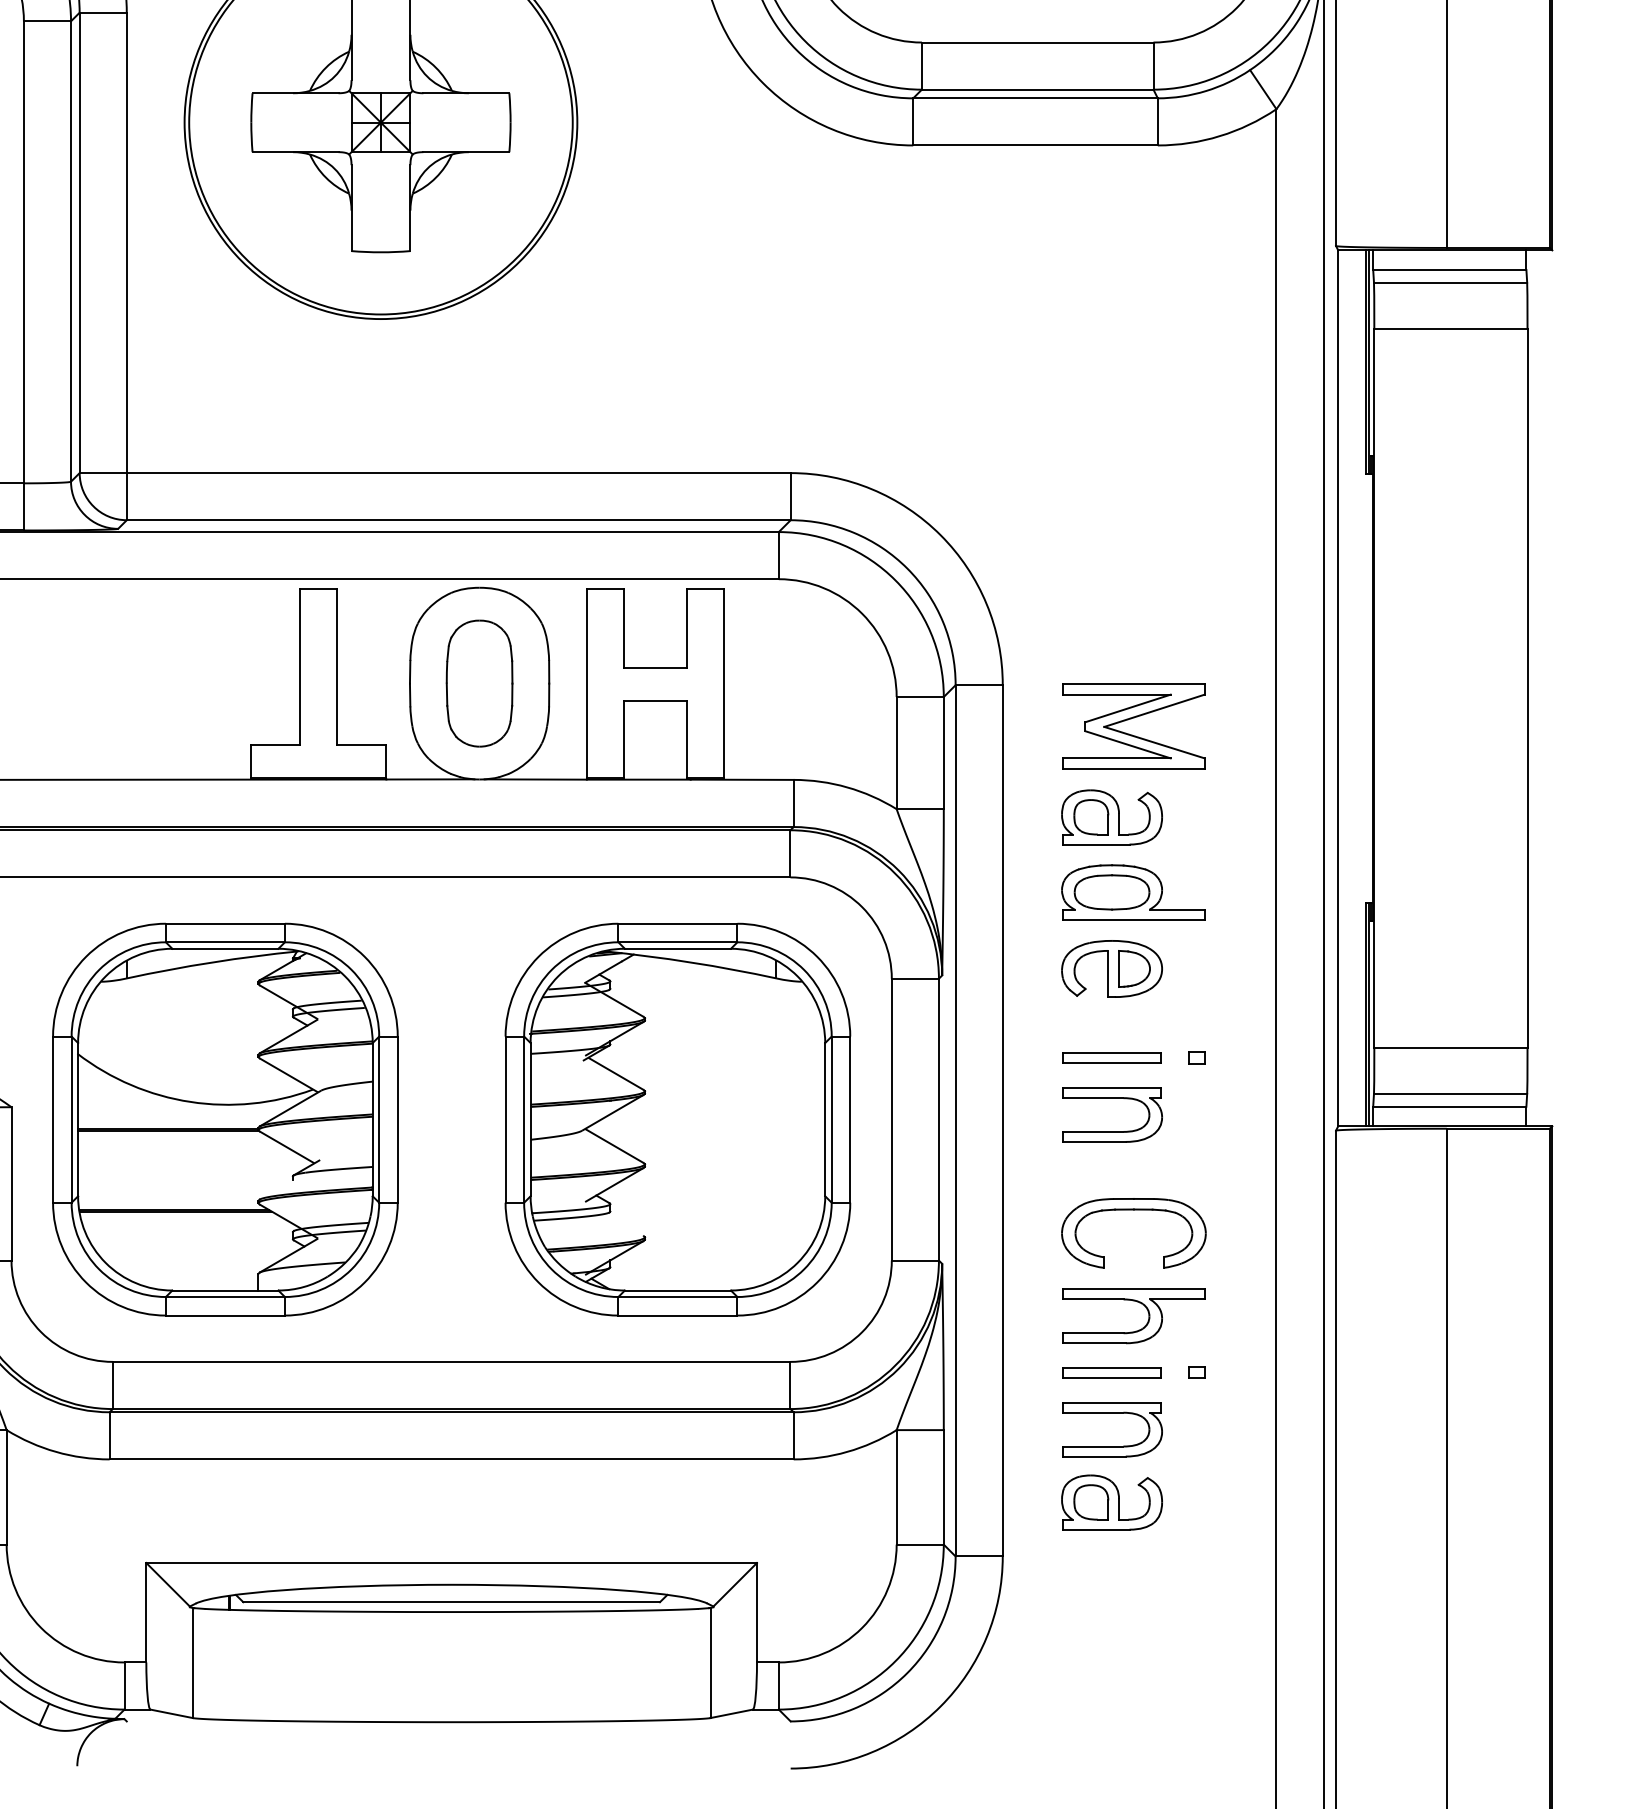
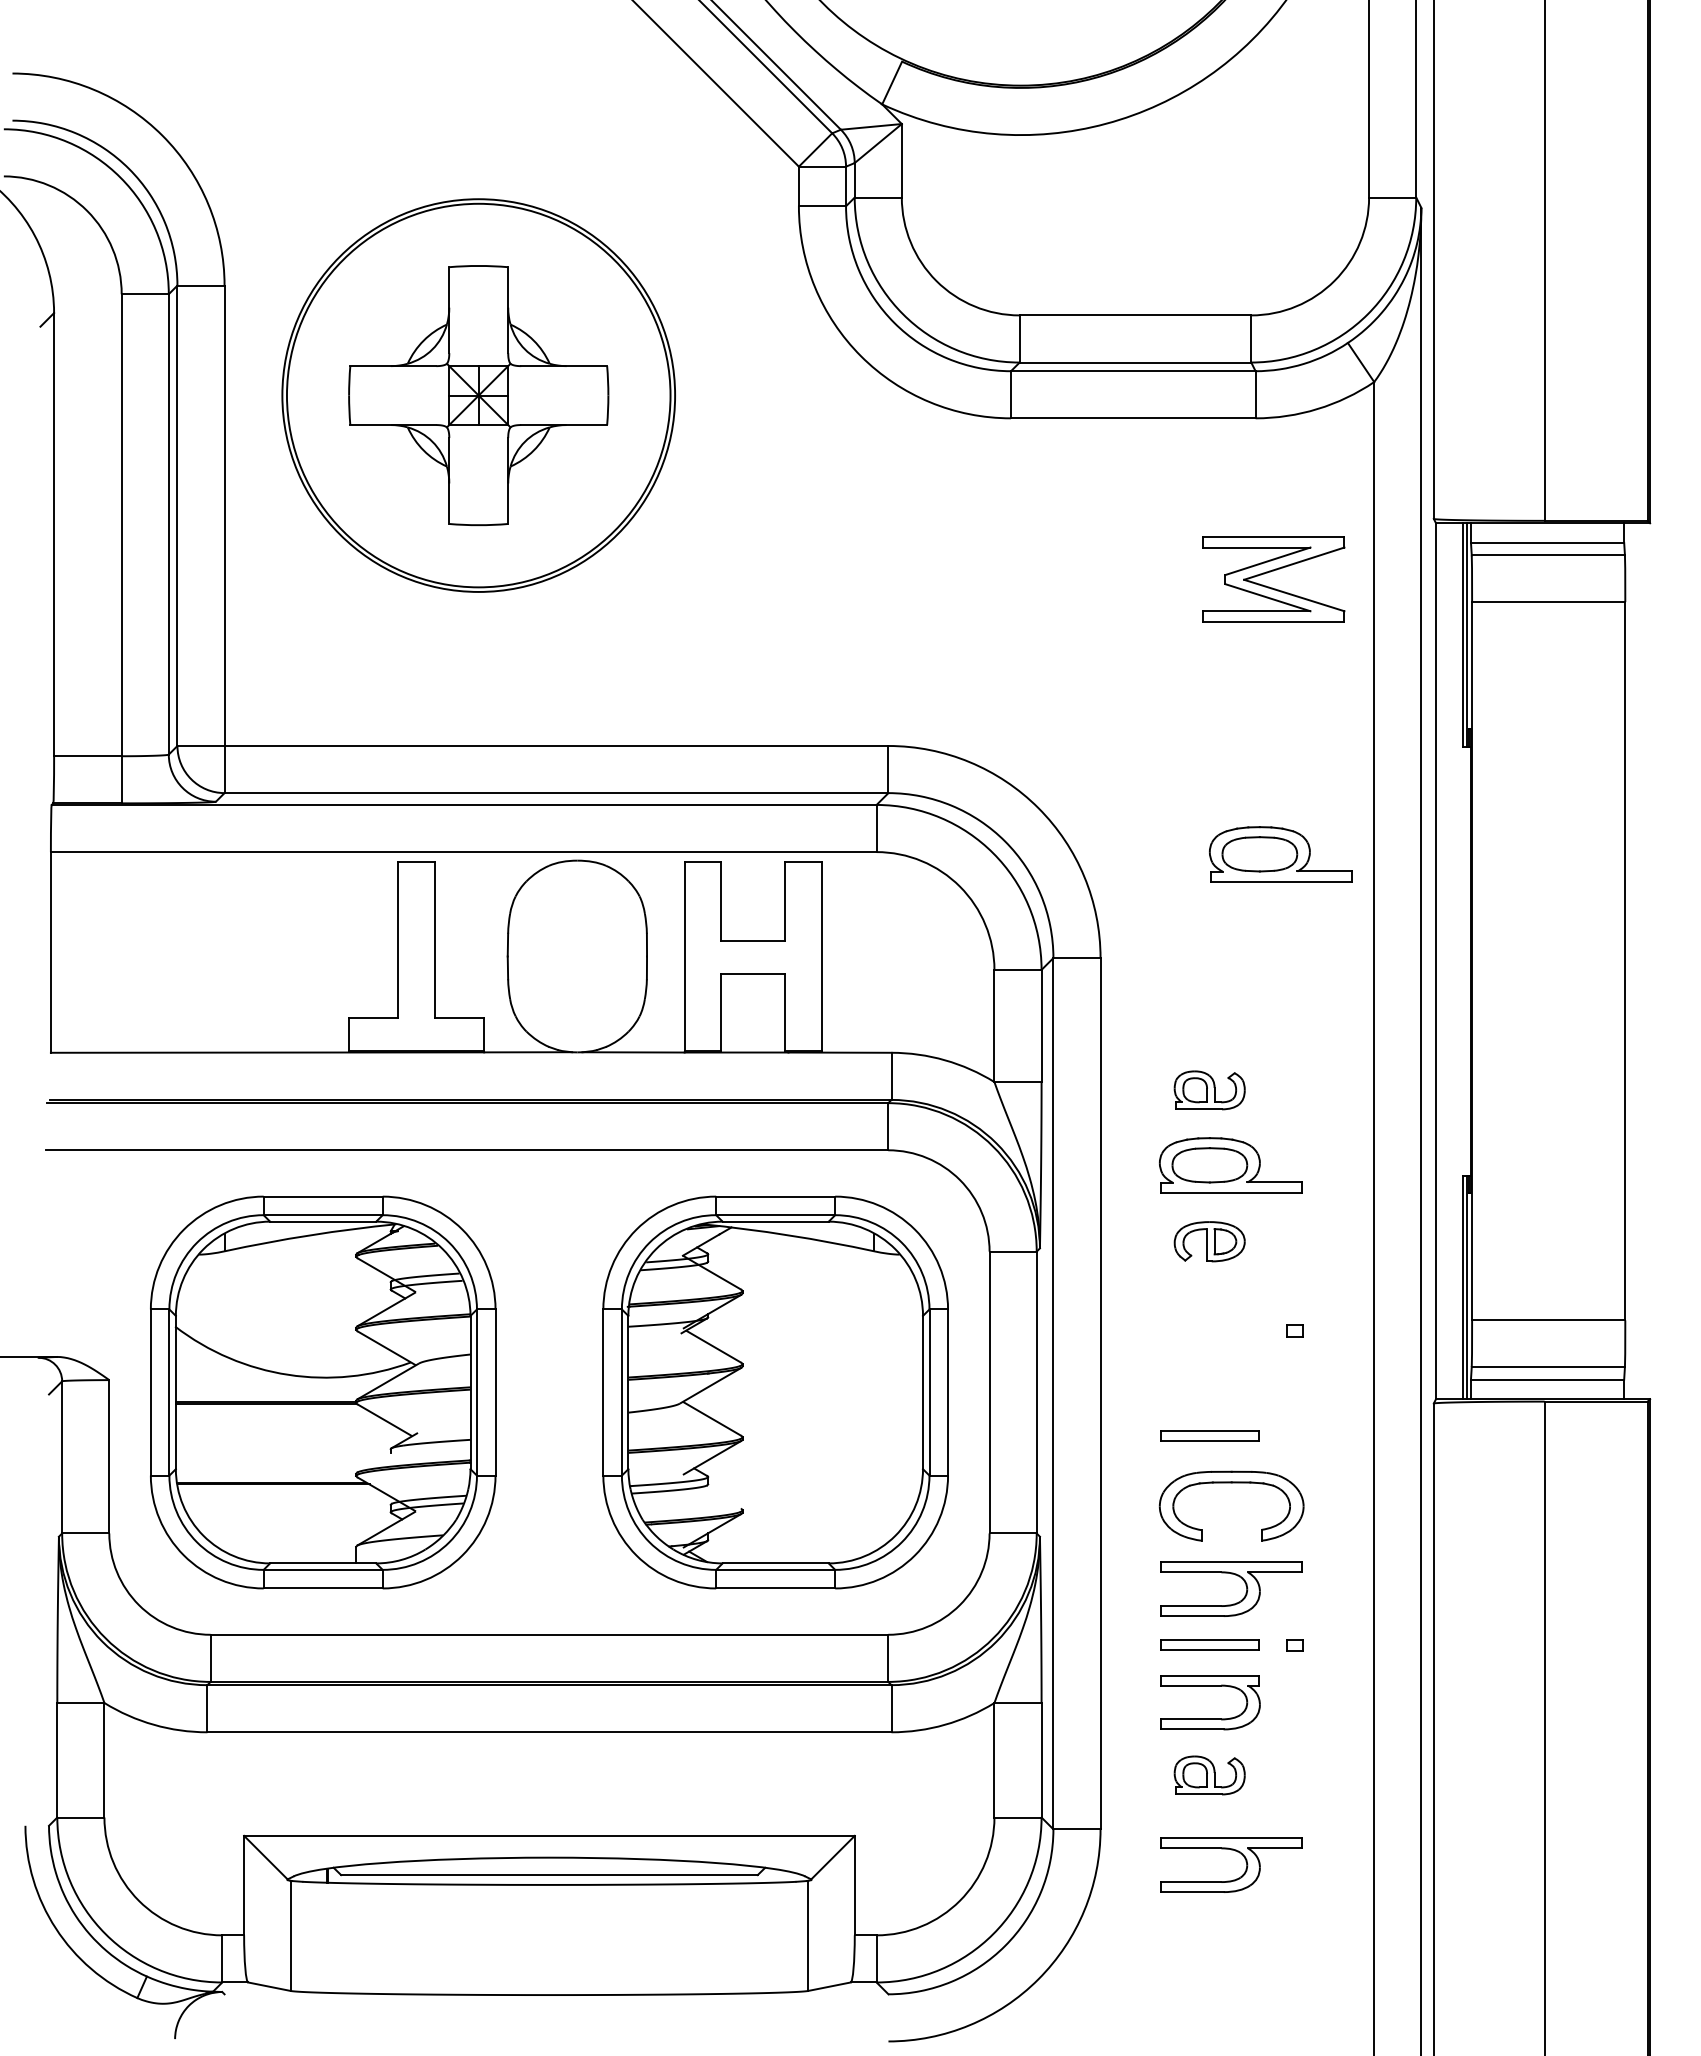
part: (1182, 581) -> (1280, 854), added
part: (479, 683) -> (577, 956), removed
part: (1130, 719) -> (1270, 572), moved
part: (1111, 817) -> (1209, 1090), size x0.7
part: (1111, 968) -> (1209, 1241), size x0.7
part: (1111, 1057) -> (1209, 1435), moved
part: (1112, 1098) -> (1210, 1371), removed
part: (1111, 1502) -> (1209, 1775), size x0.7
part: (1139, 1579) -> (1237, 1852), added

